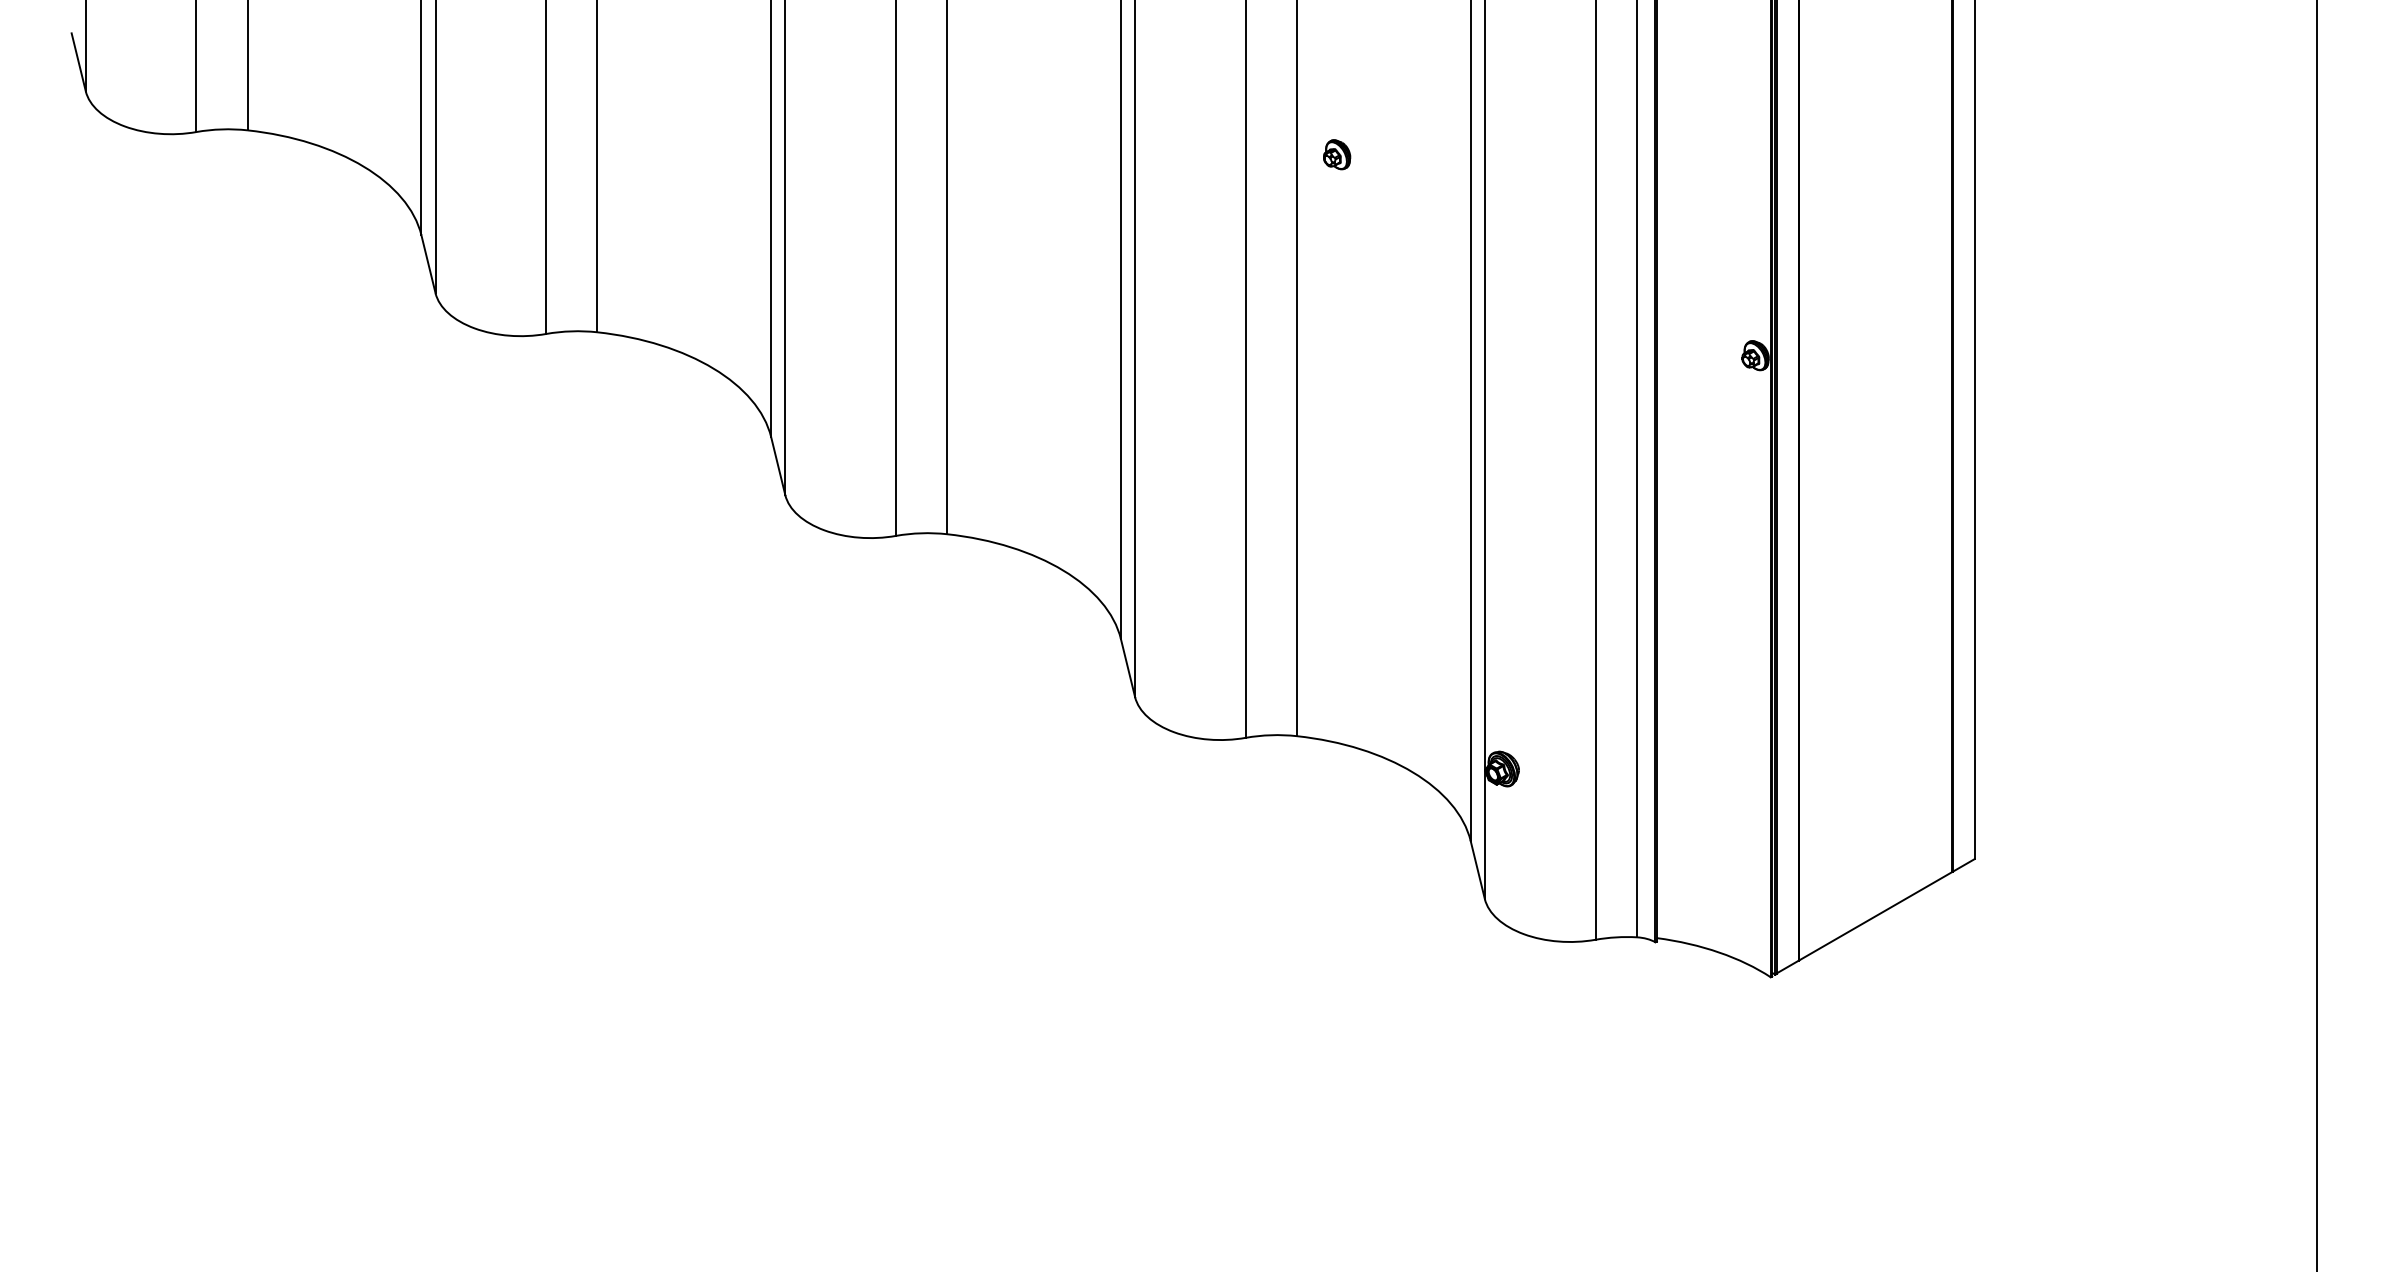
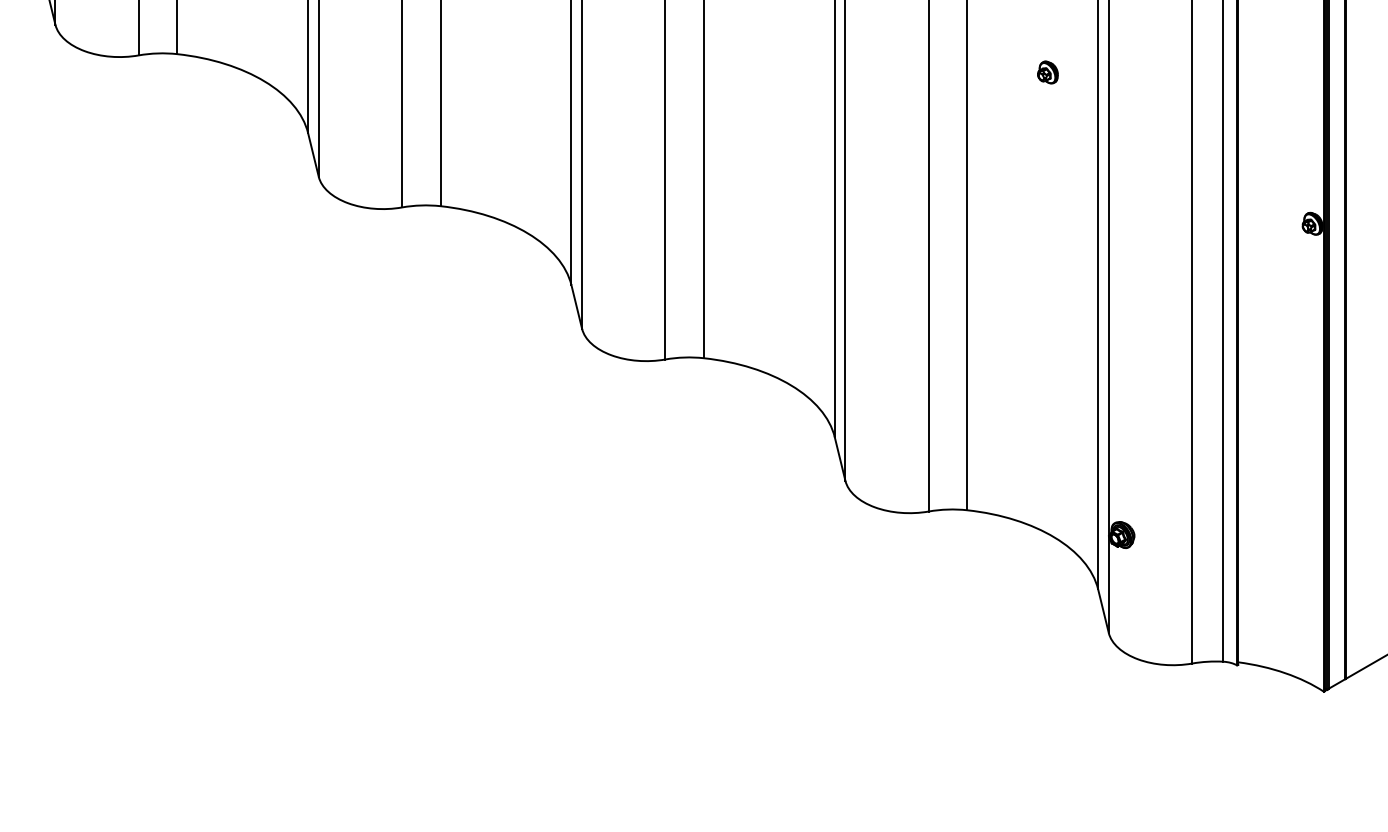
part: (1337, 154) -> (1048, 72), moved

